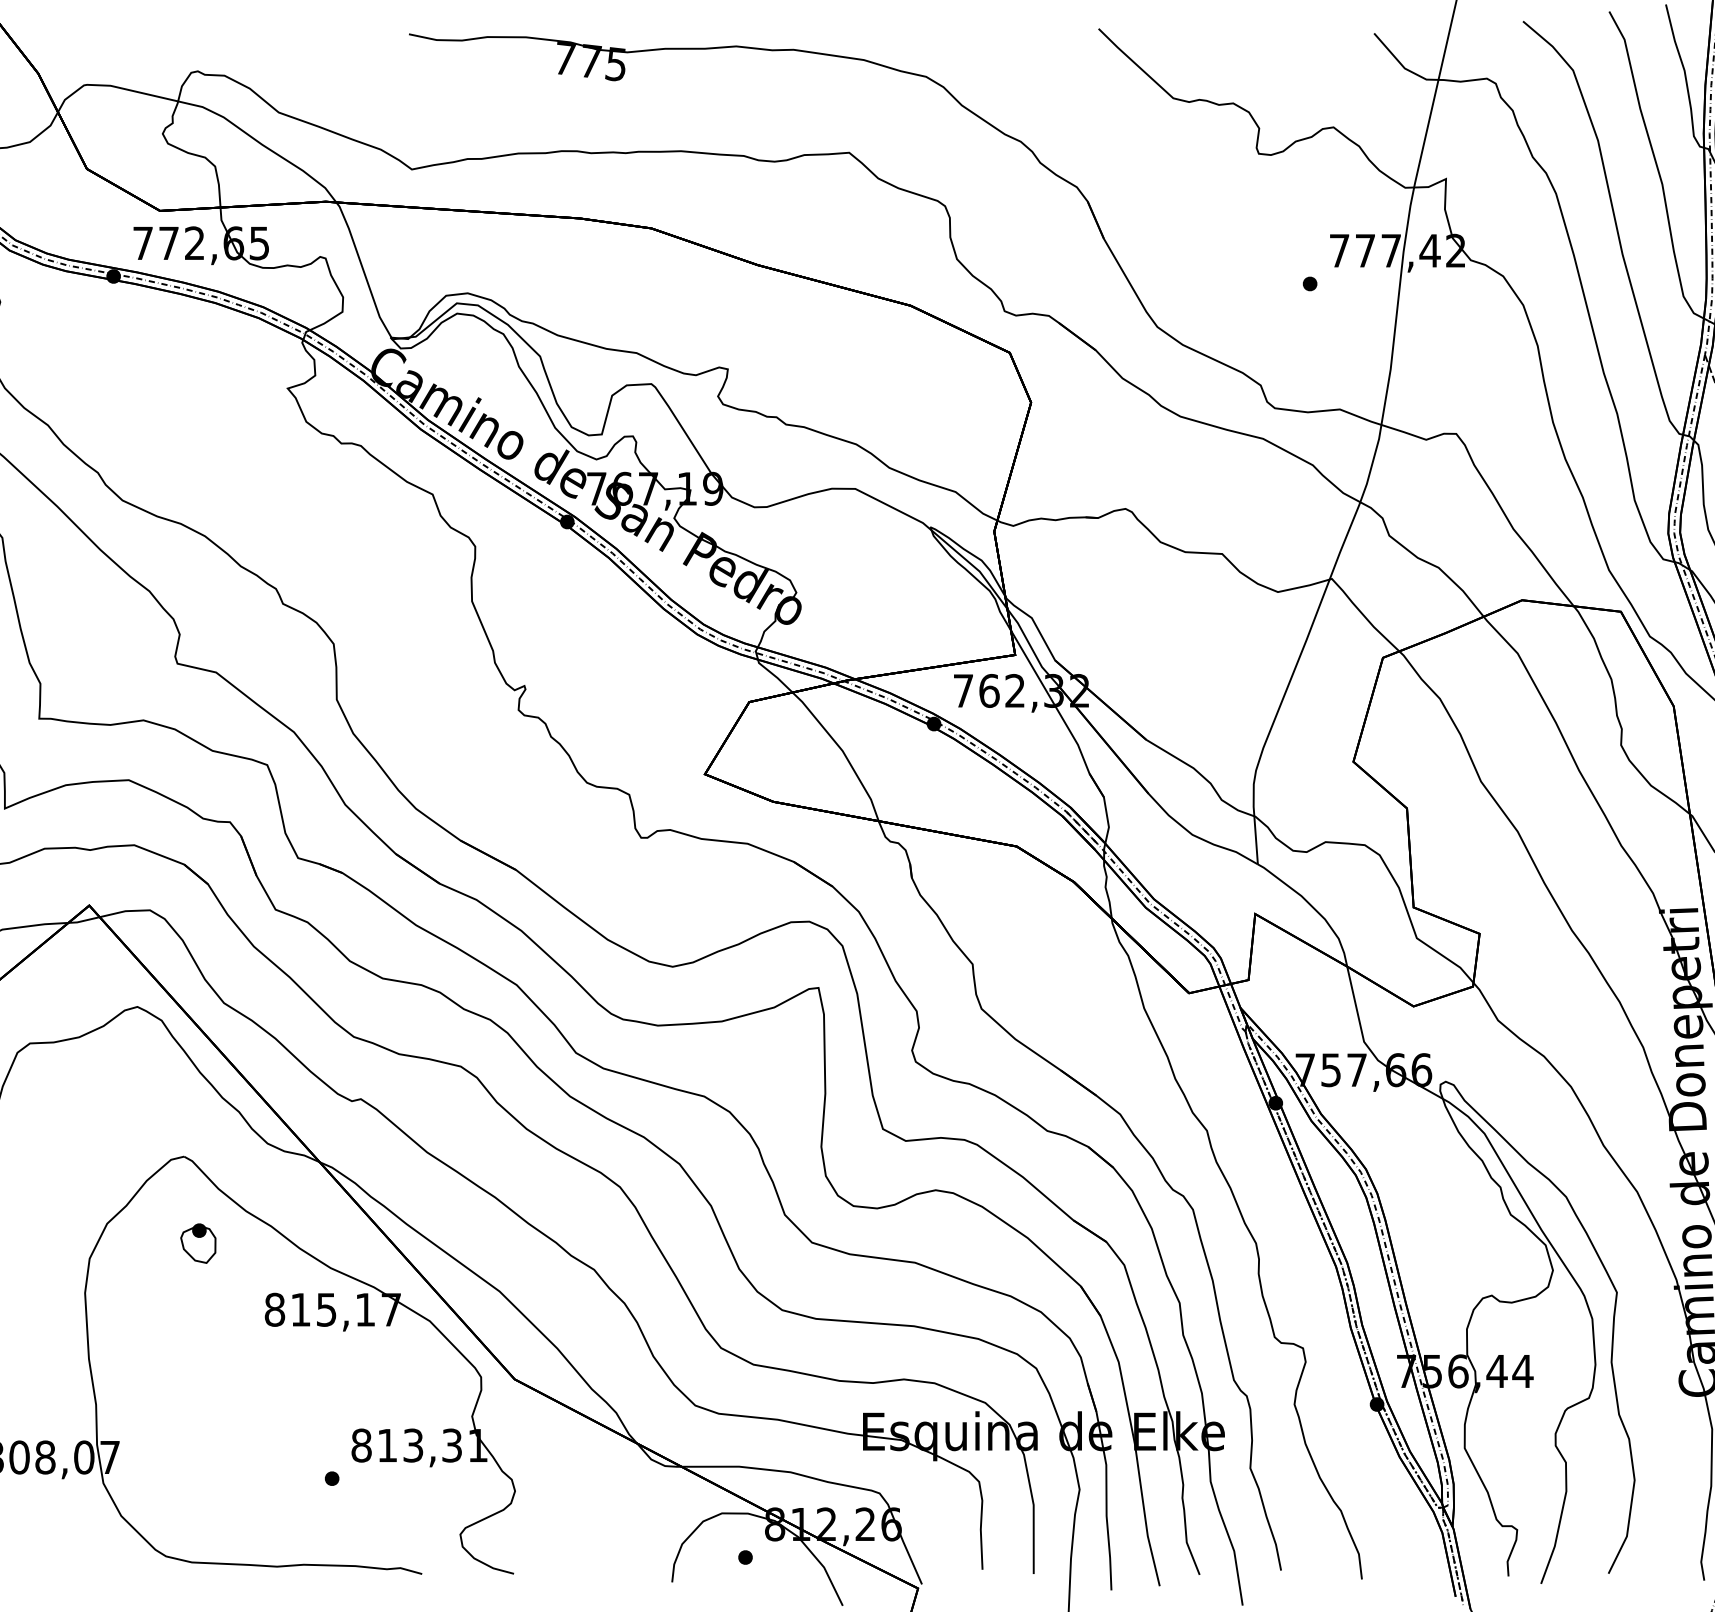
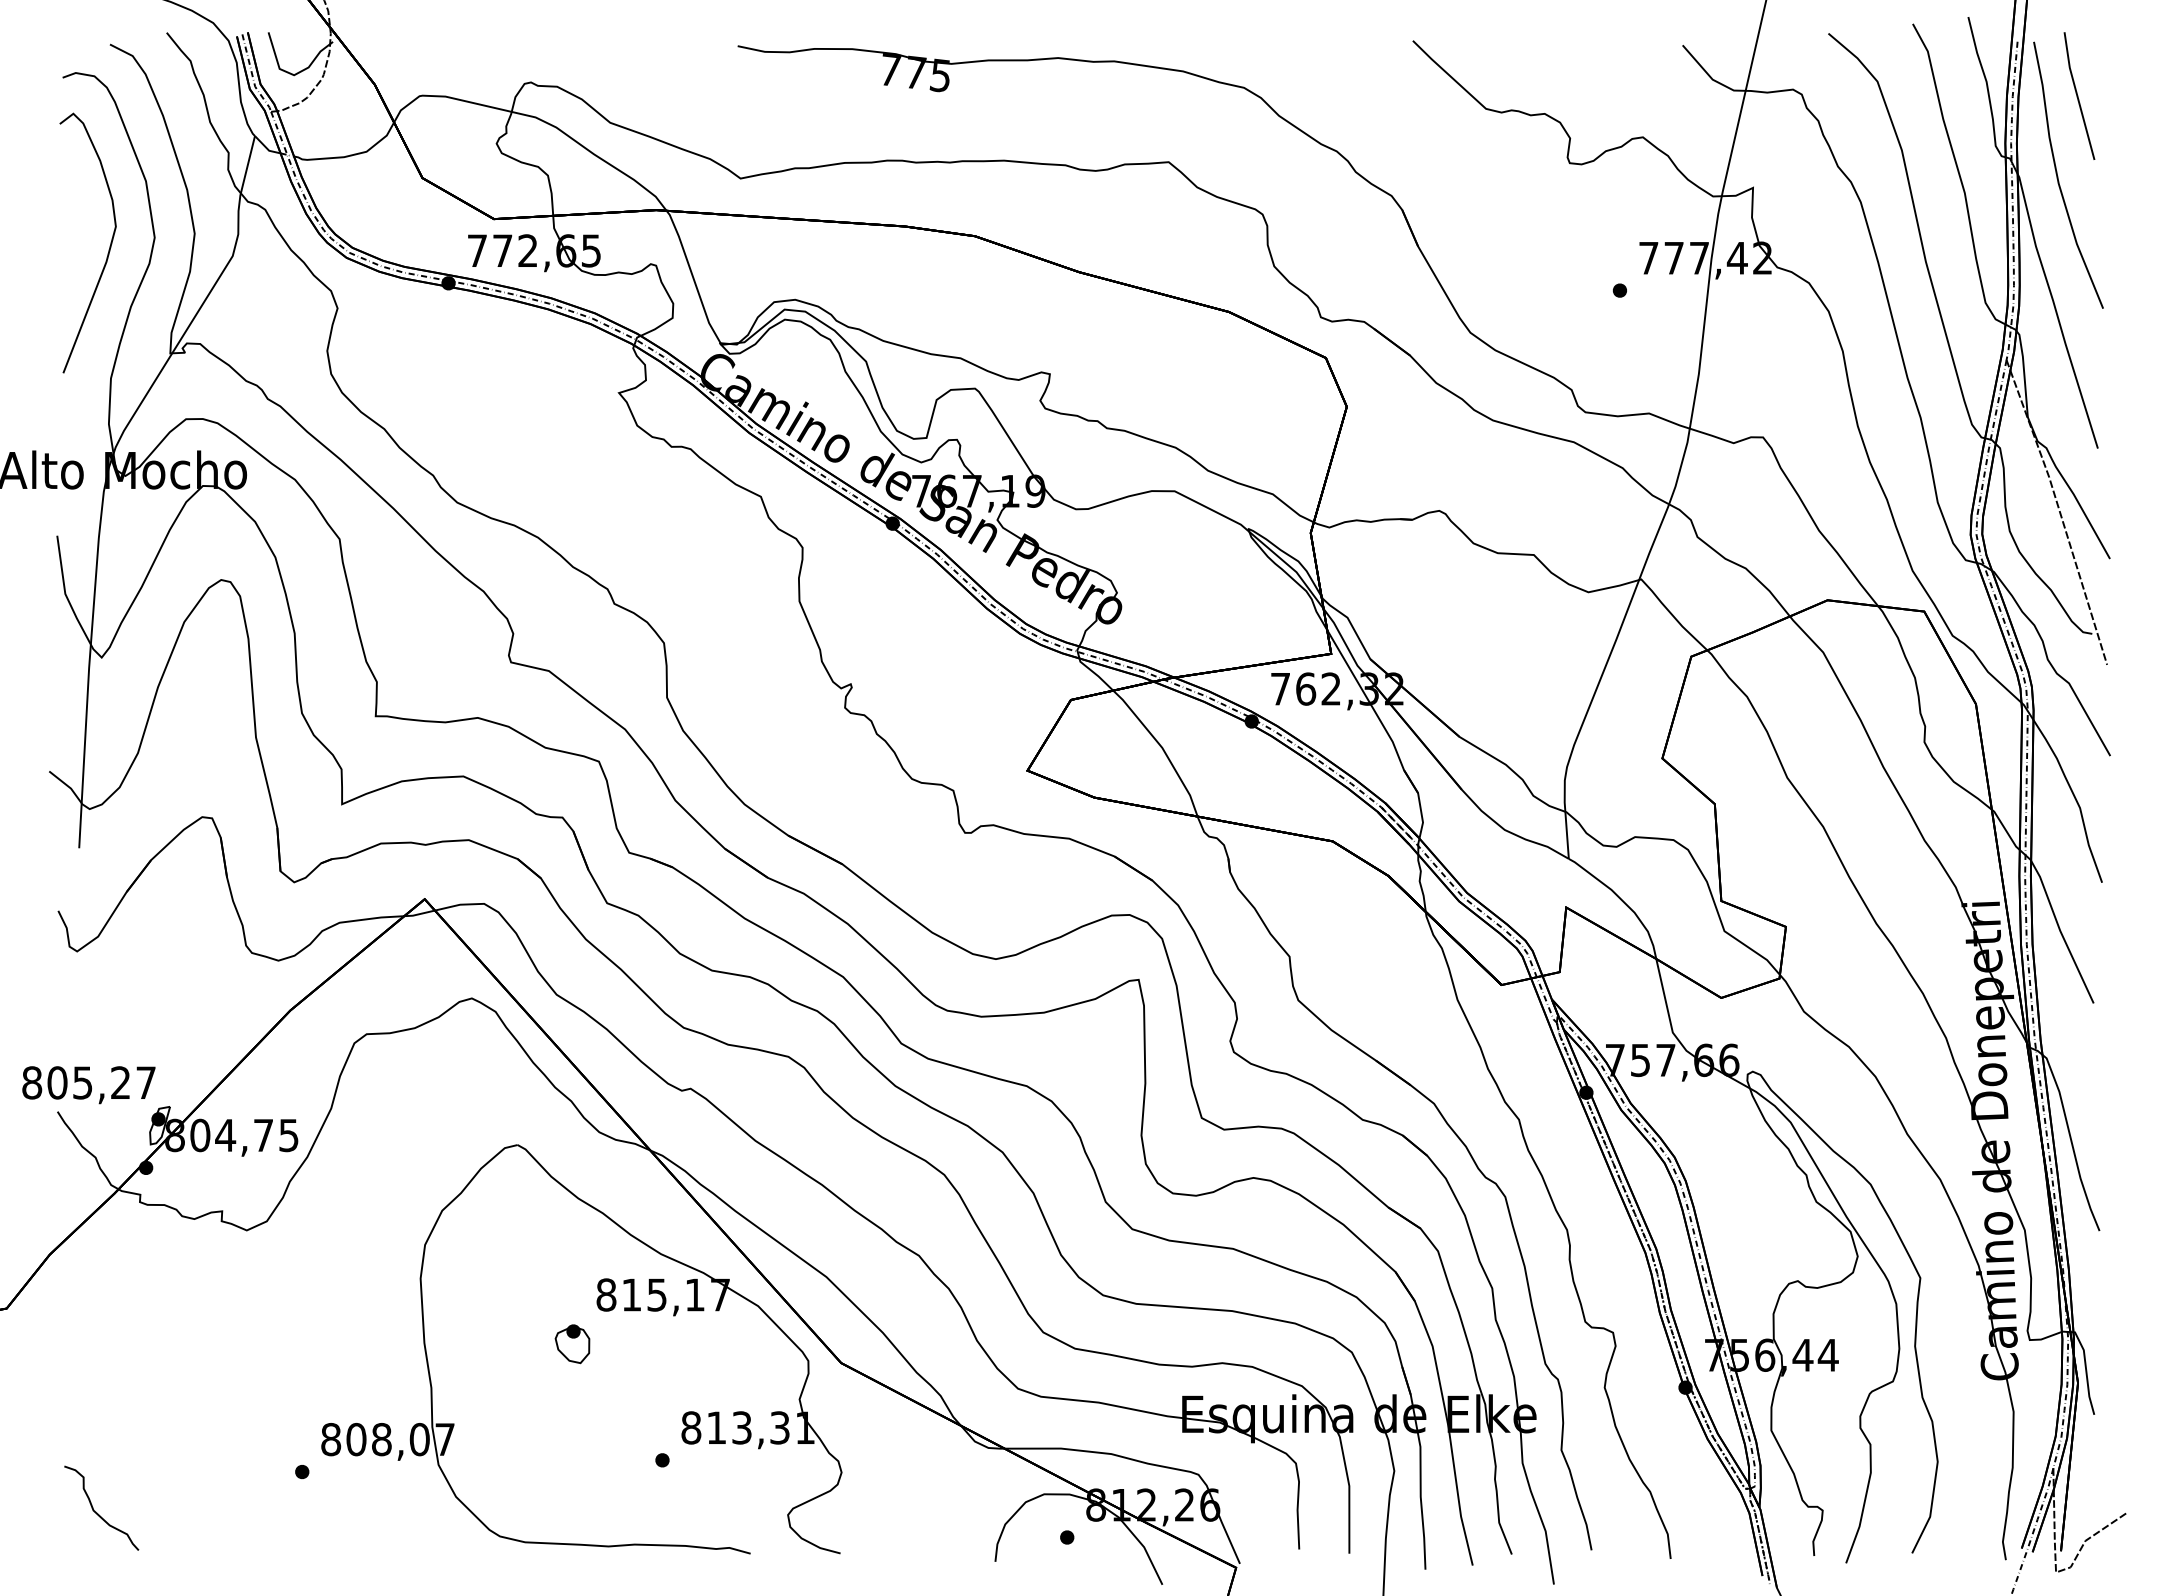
part: (198, 1243) -> (572, 1344), moved

